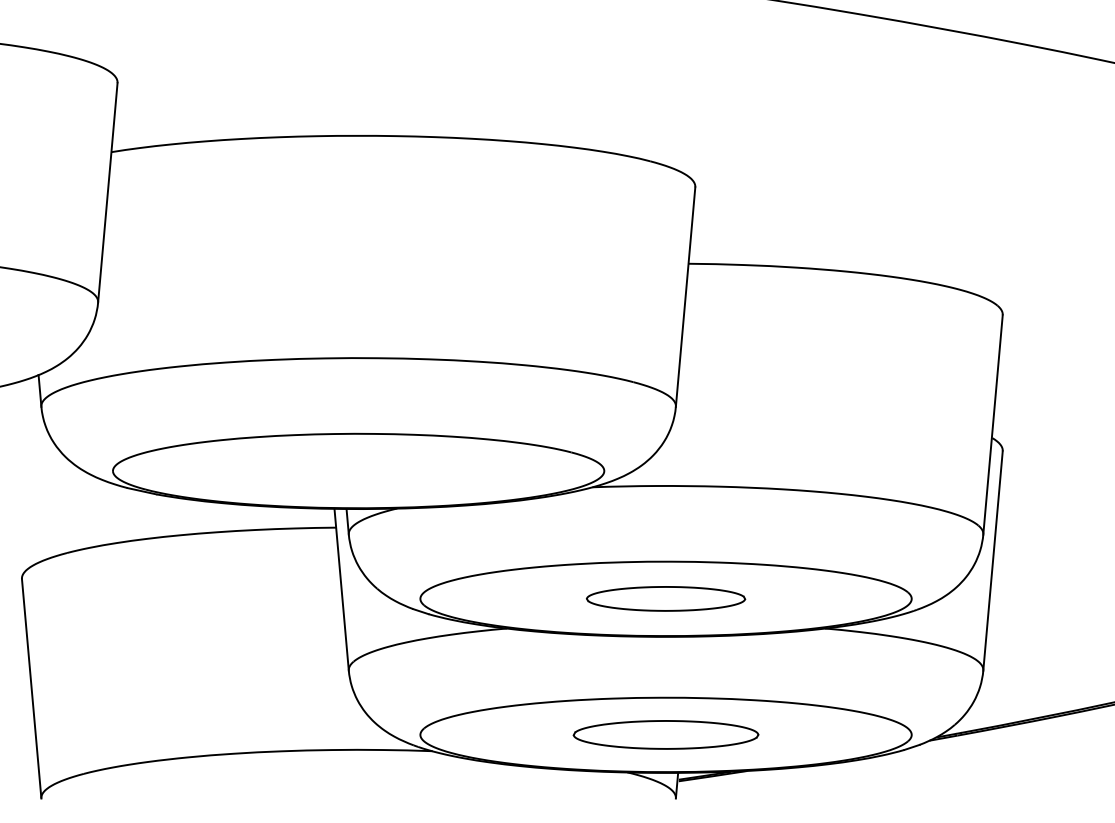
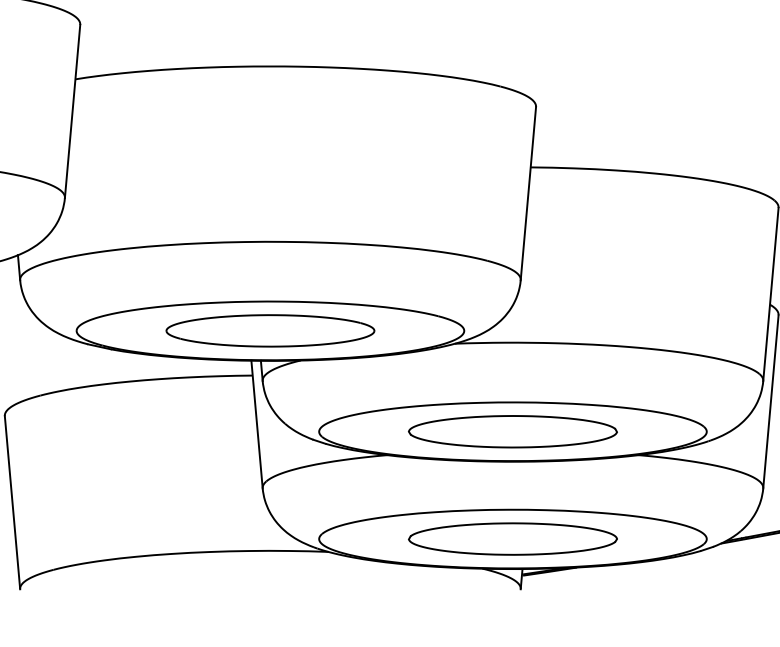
part: (358, 470) -> (270, 330), added
part: (665, 598) -> (512, 431), size x1.67
part: (665, 734) -> (512, 538), size x1.43

